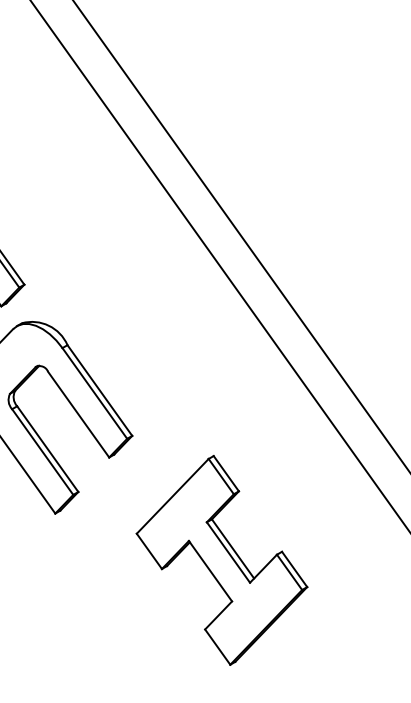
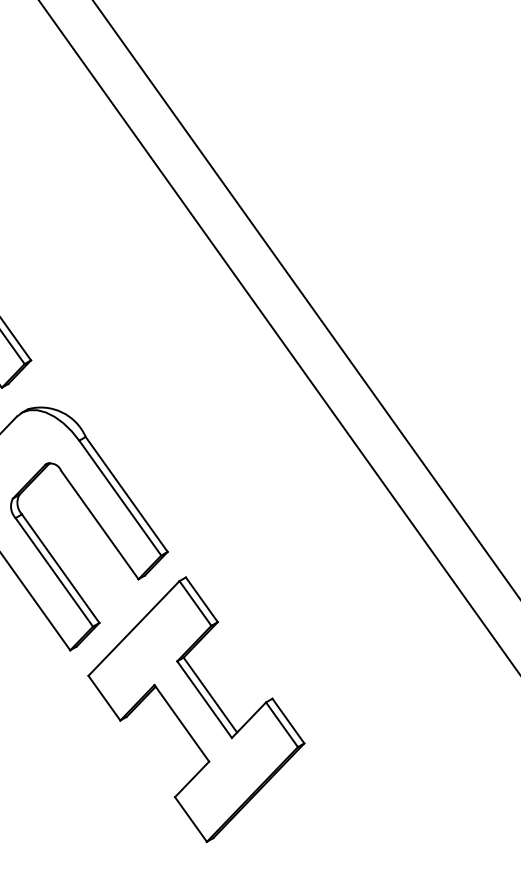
part: (222, 560) -> (196, 709), moved

